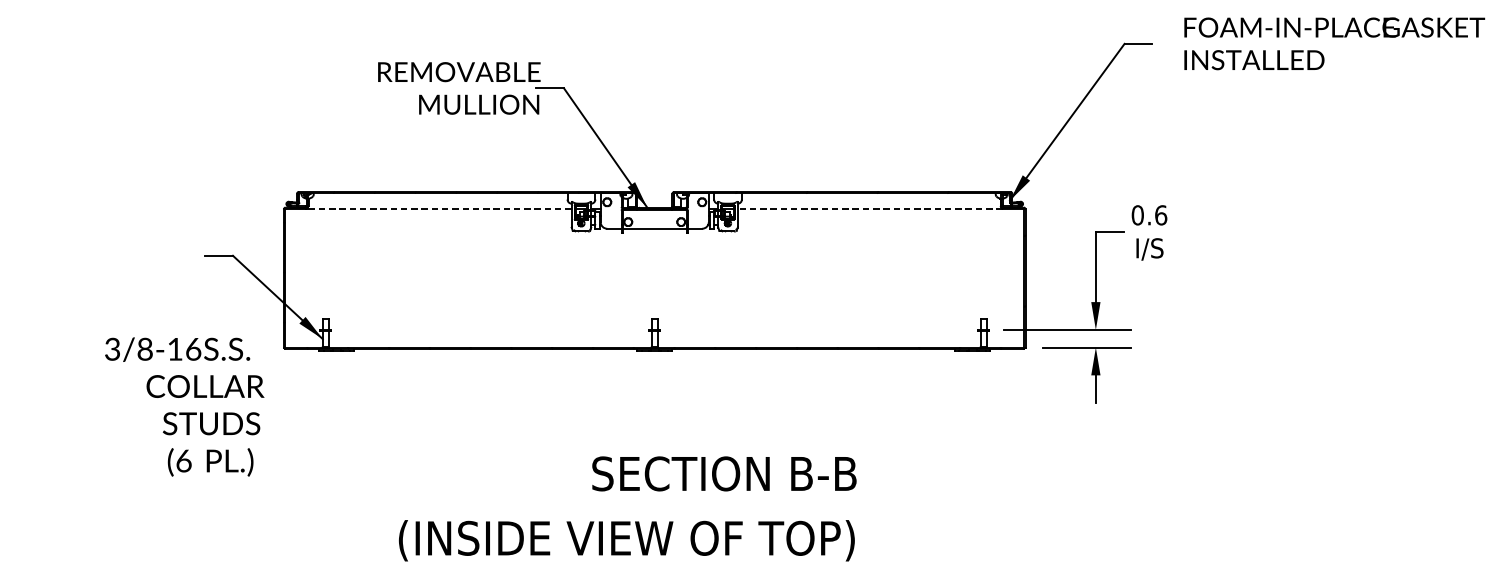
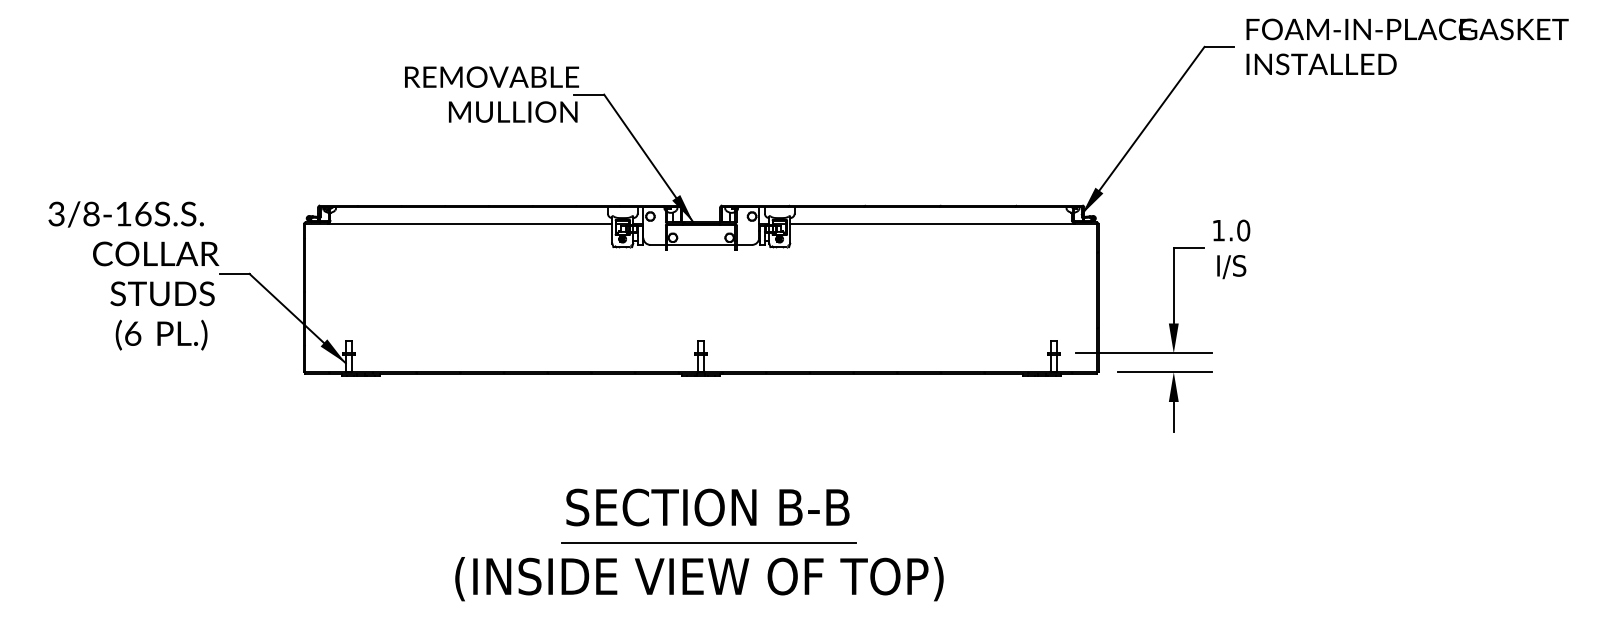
text: (1334, 43) -> (1407, 46), moved
line: (439, 208) -> (470, 223), dashed -> solid
line: (870, 208) -> (932, 223), dashed -> solid
text: (1149, 215) -> (1231, 230), 0.6 -> 1.0
text: (184, 406) -> (133, 275), moved
text: (724, 473) -> (707, 507), moved
line: (661, 507) -> (708, 543), added
text: (626, 541) -> (699, 579), moved

